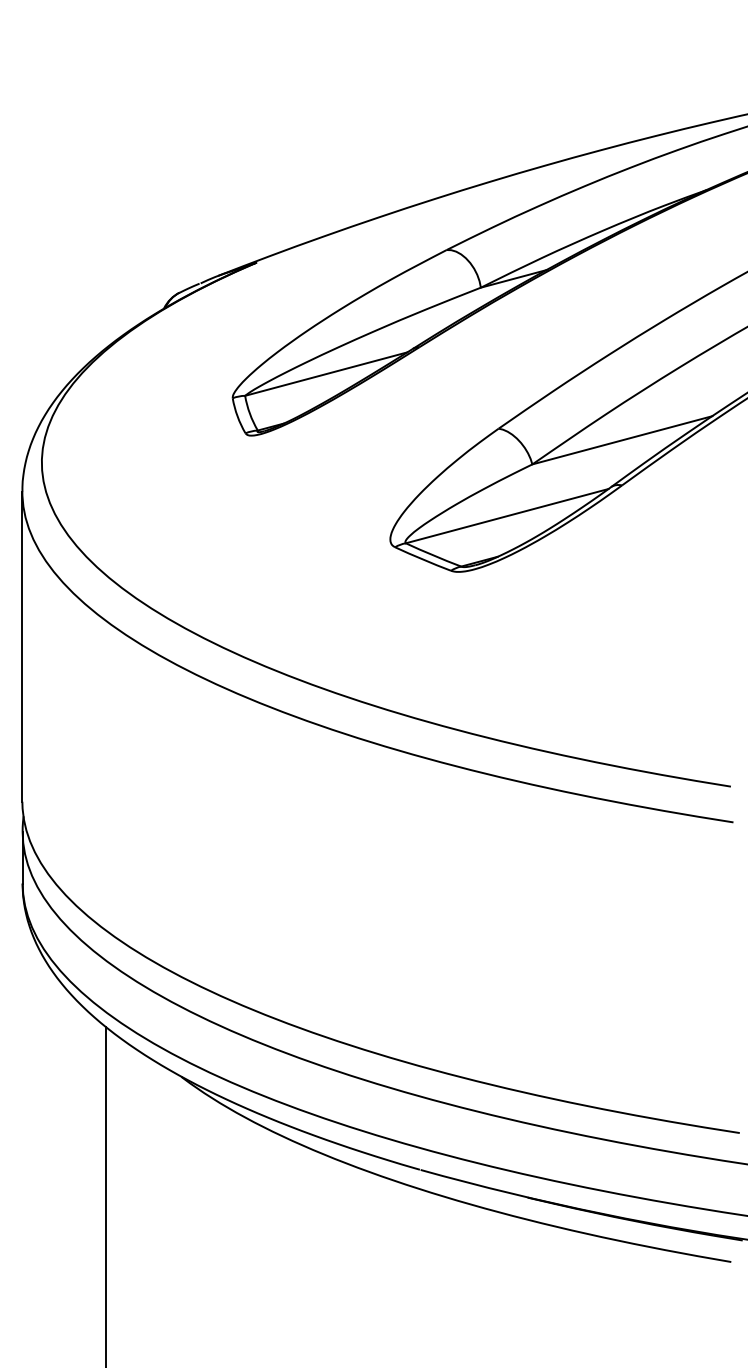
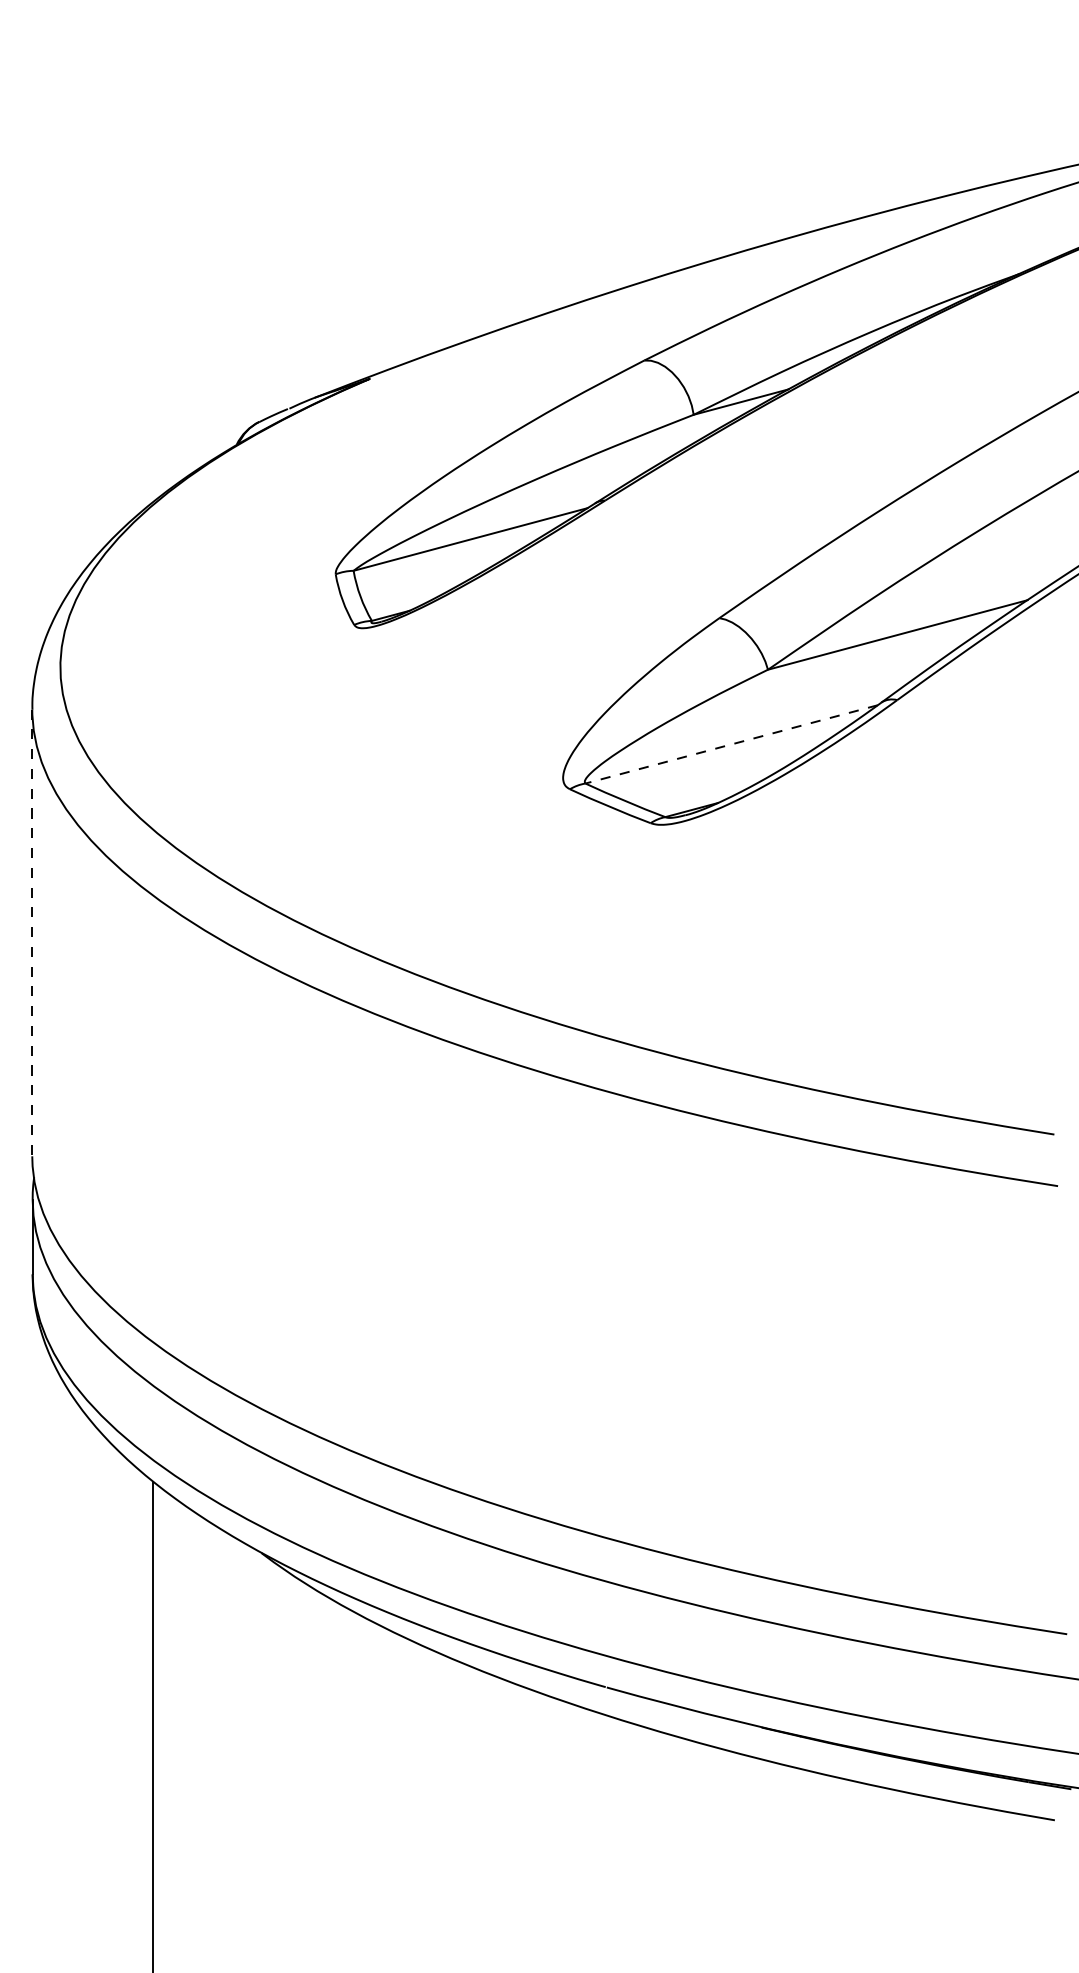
line: (507, 516) -> (732, 744), solid -> dashed
line: (22, 646) -> (32, 932), solid -> dashed

